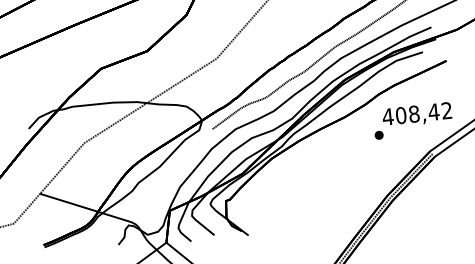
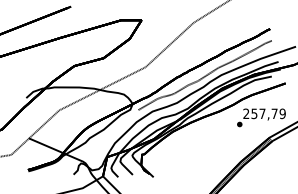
text: (417, 113) -> (264, 113), 408,42 -> 257,79

